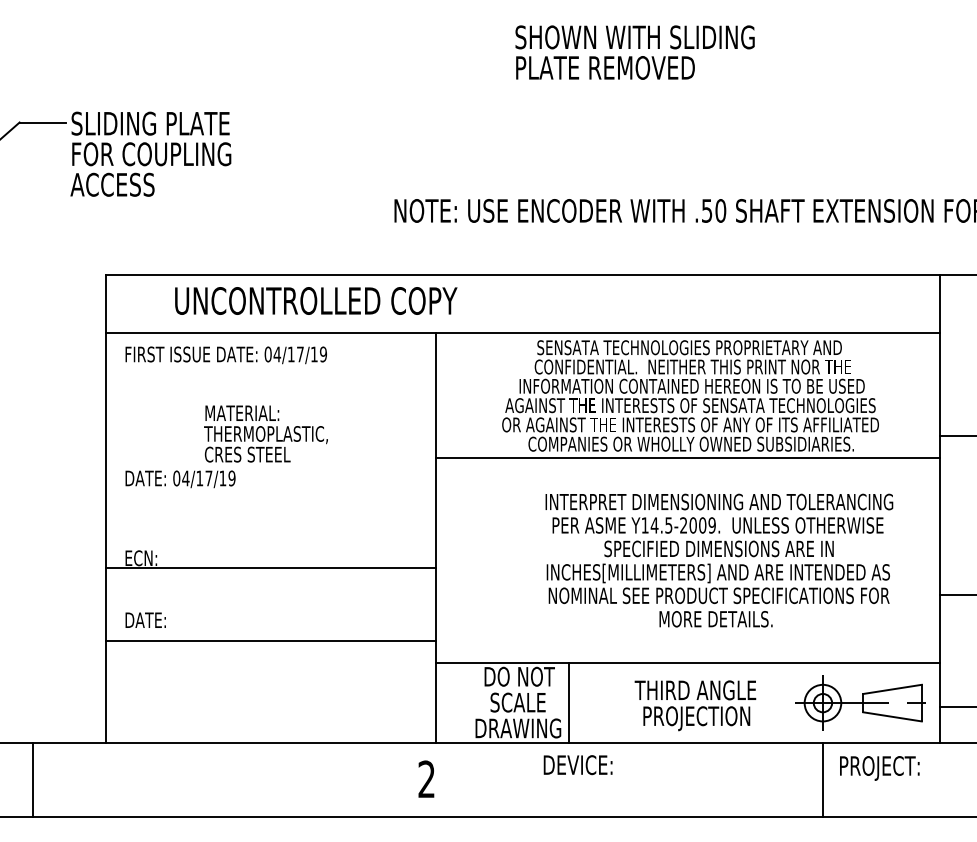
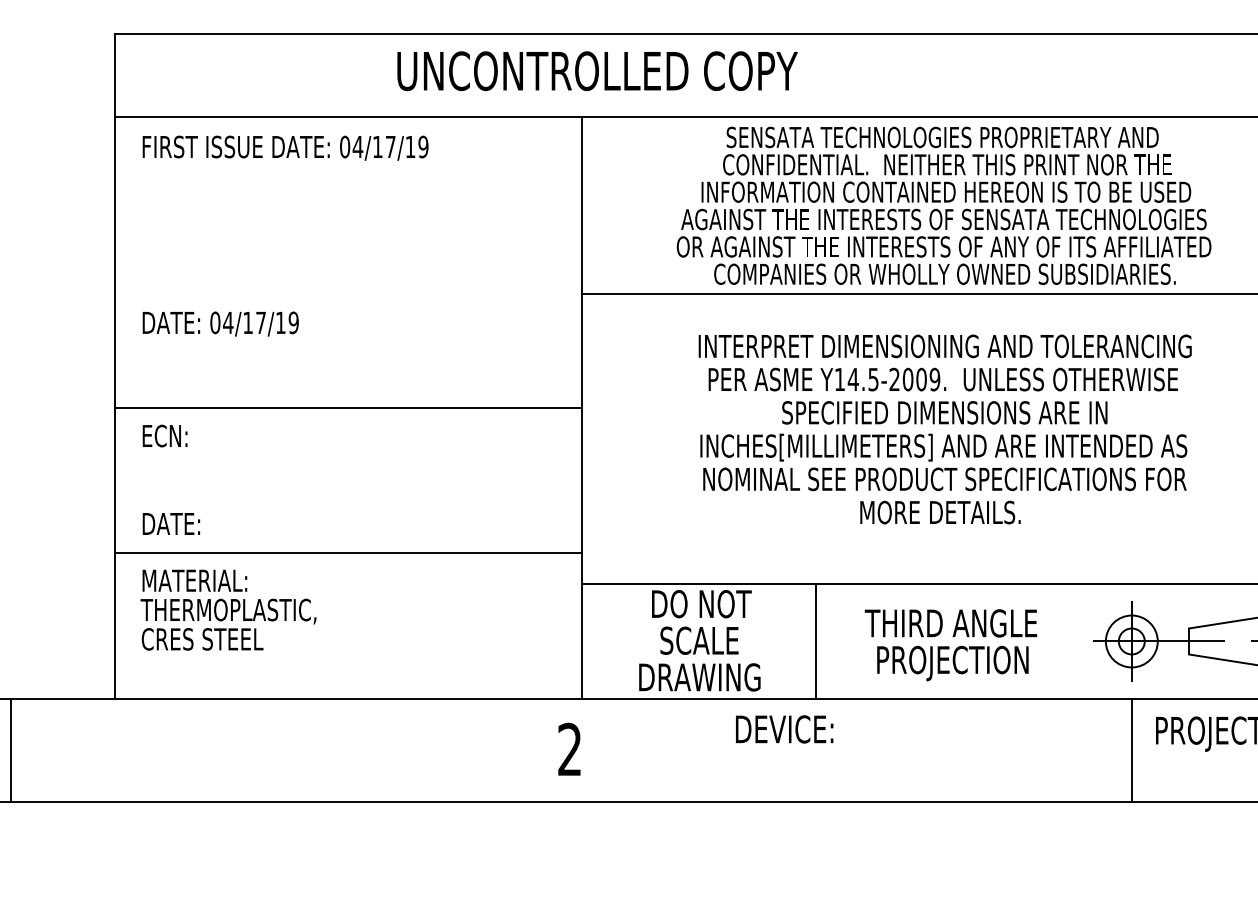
text: (316, 300) -> (597, 70), moved
text: (265, 433) -> (227, 609), moved
text: (719, 560) -> (945, 429), moved
line: (270, 568) -> (348, 408), moved
line: (569, 702) -> (816, 640), moved

